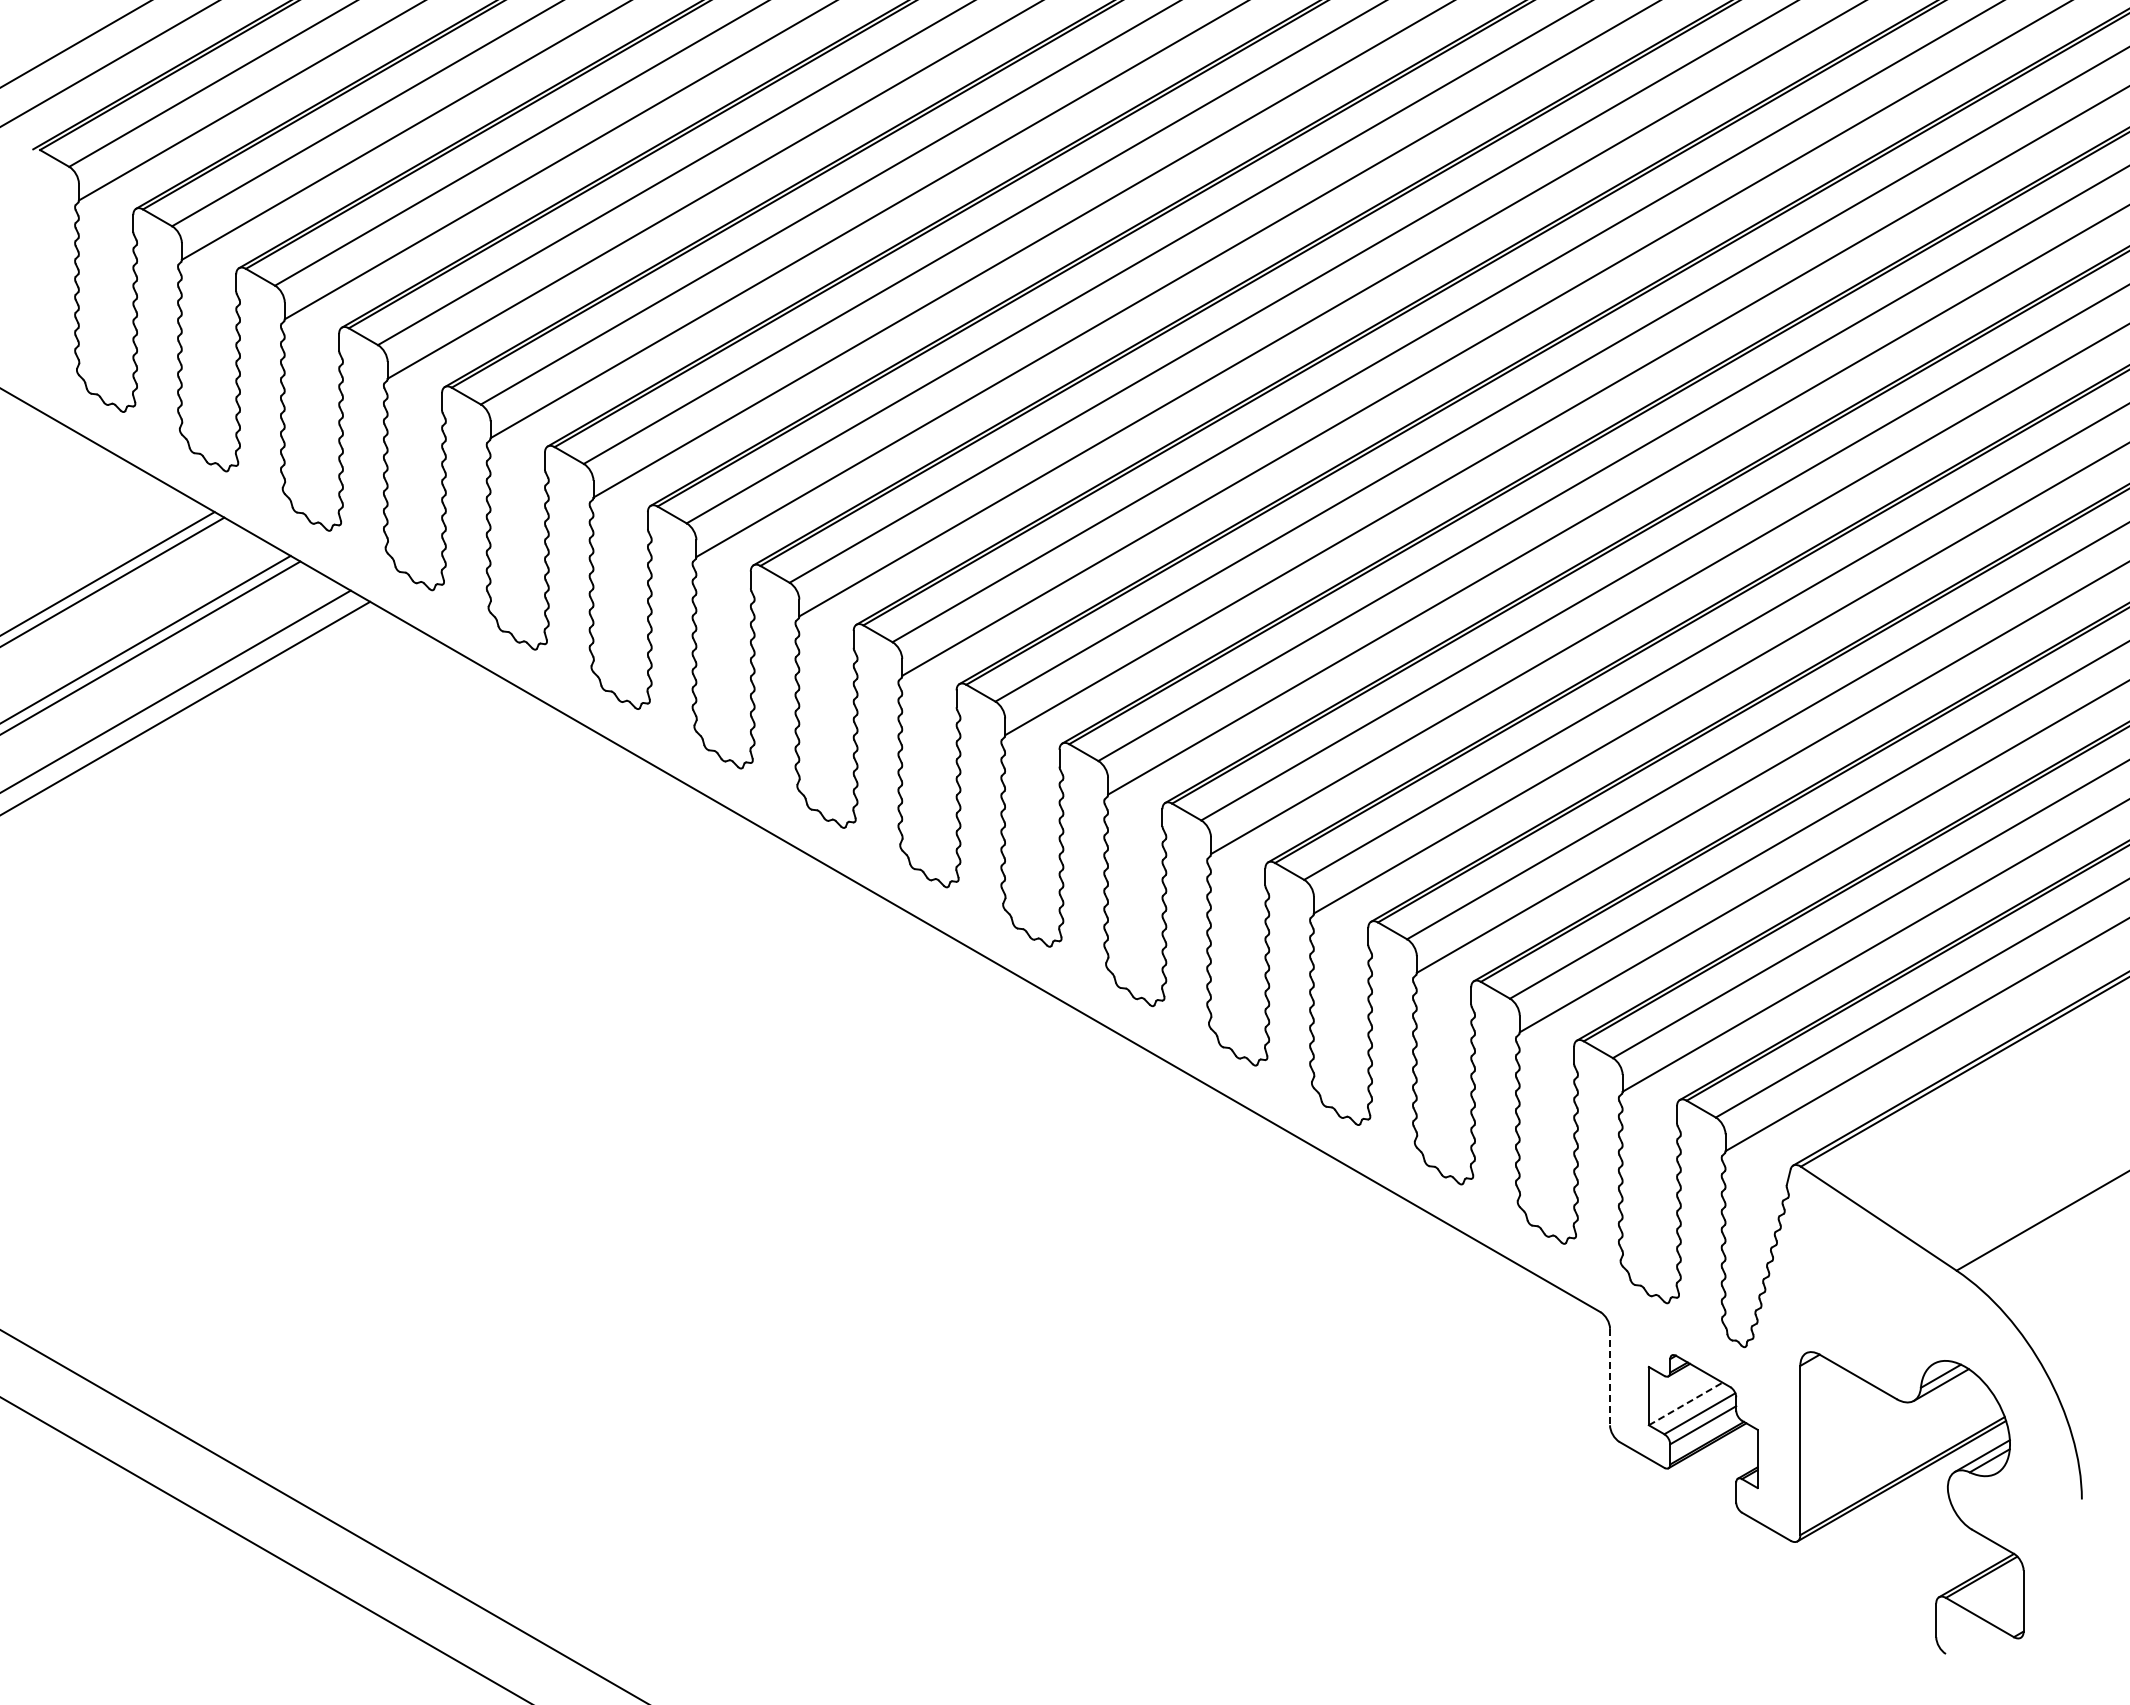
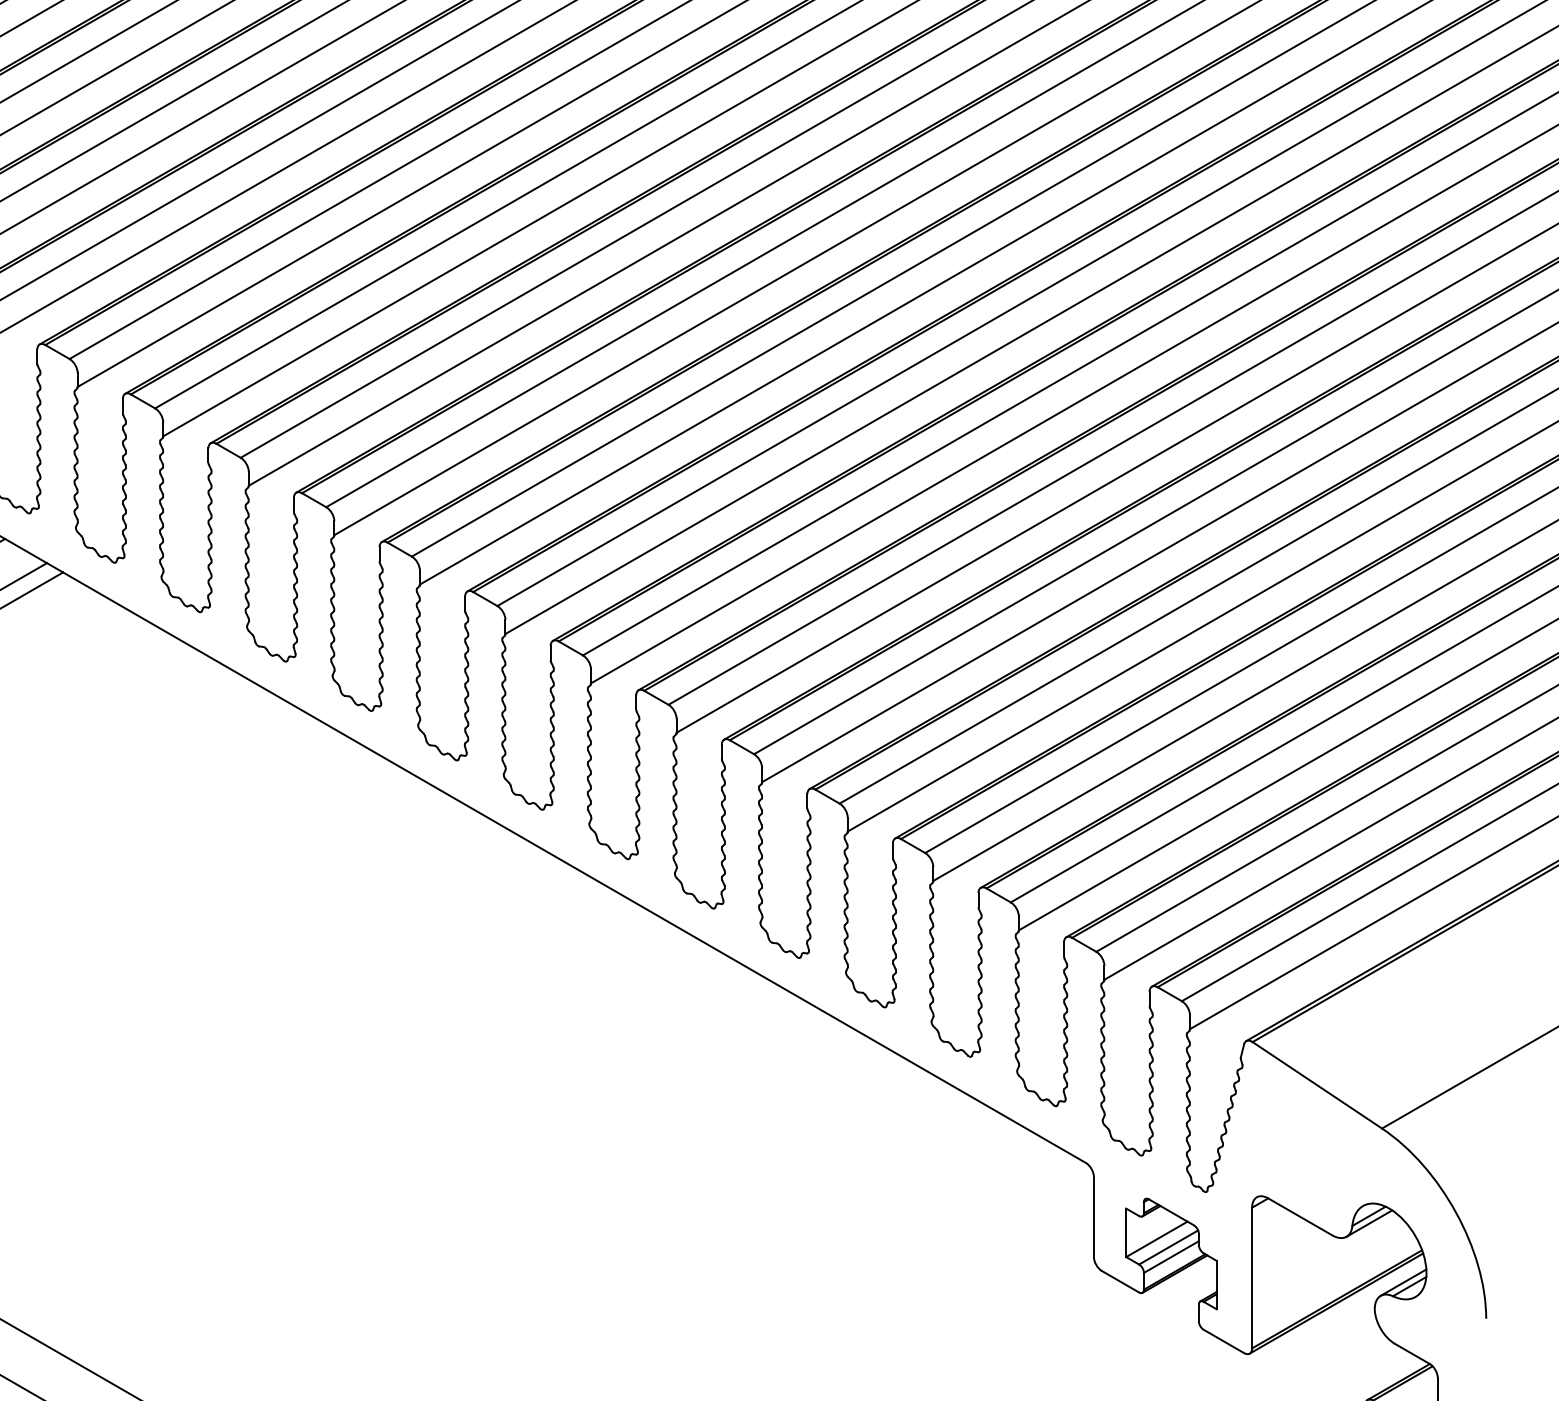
line: (1610, 1377) -> (1094, 1217), dashed -> solid
line: (1685, 1403) -> (1156, 1238), dashed -> solid

